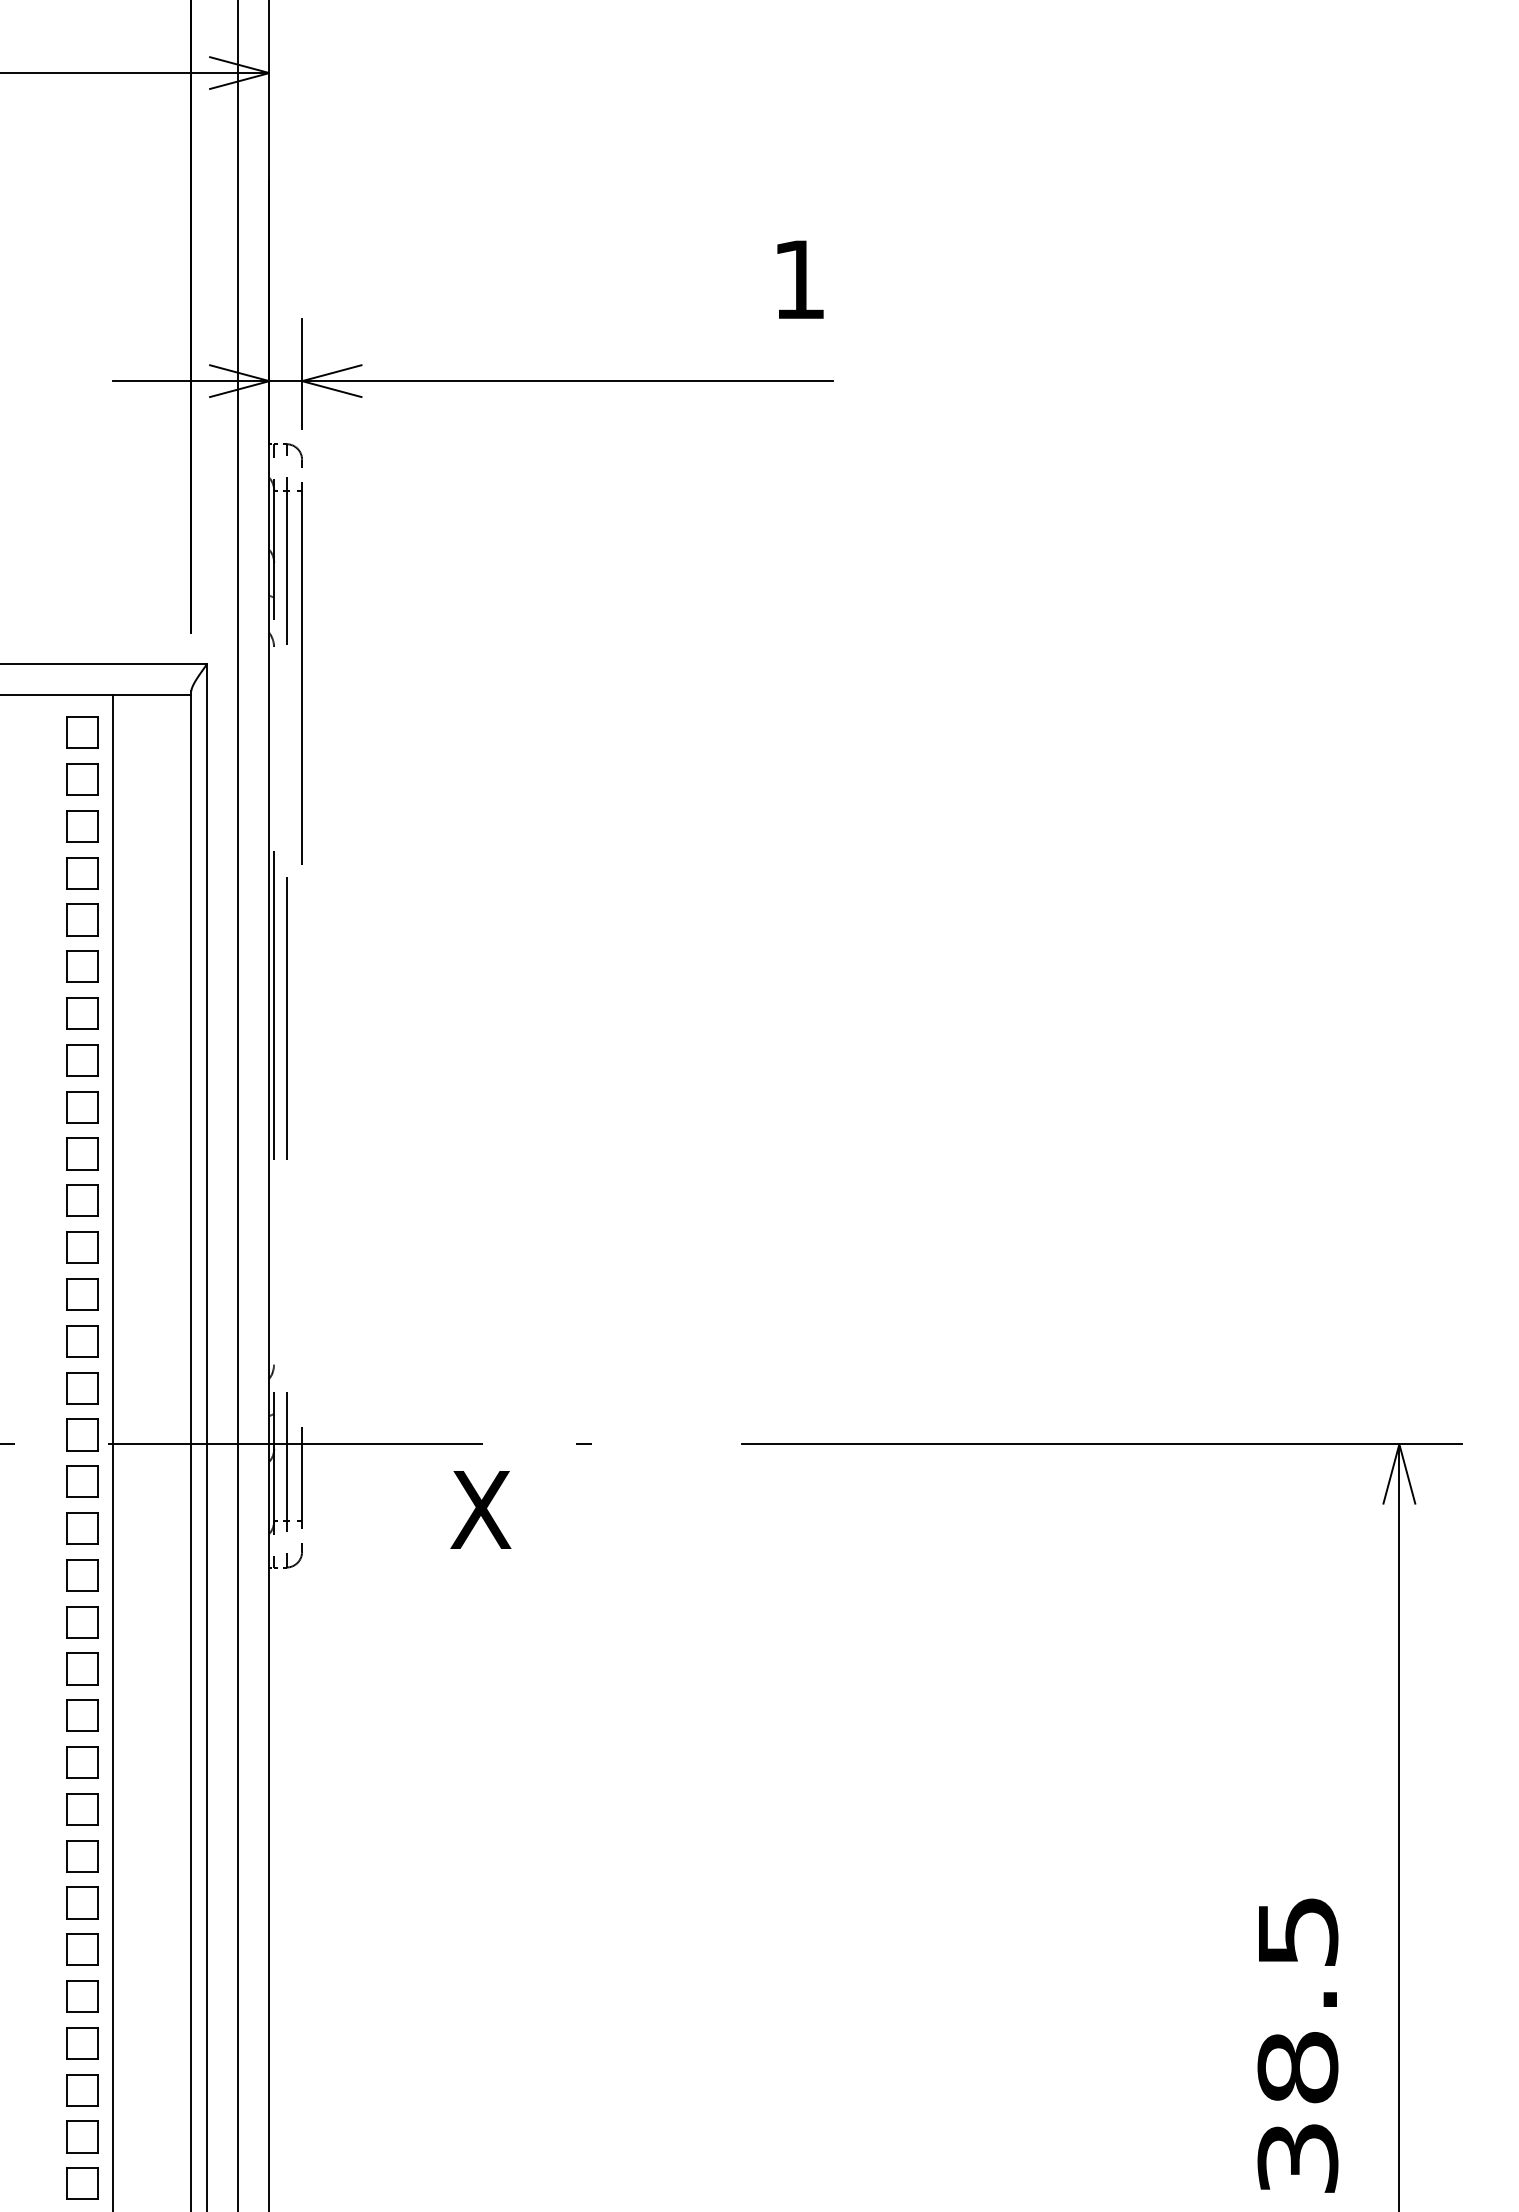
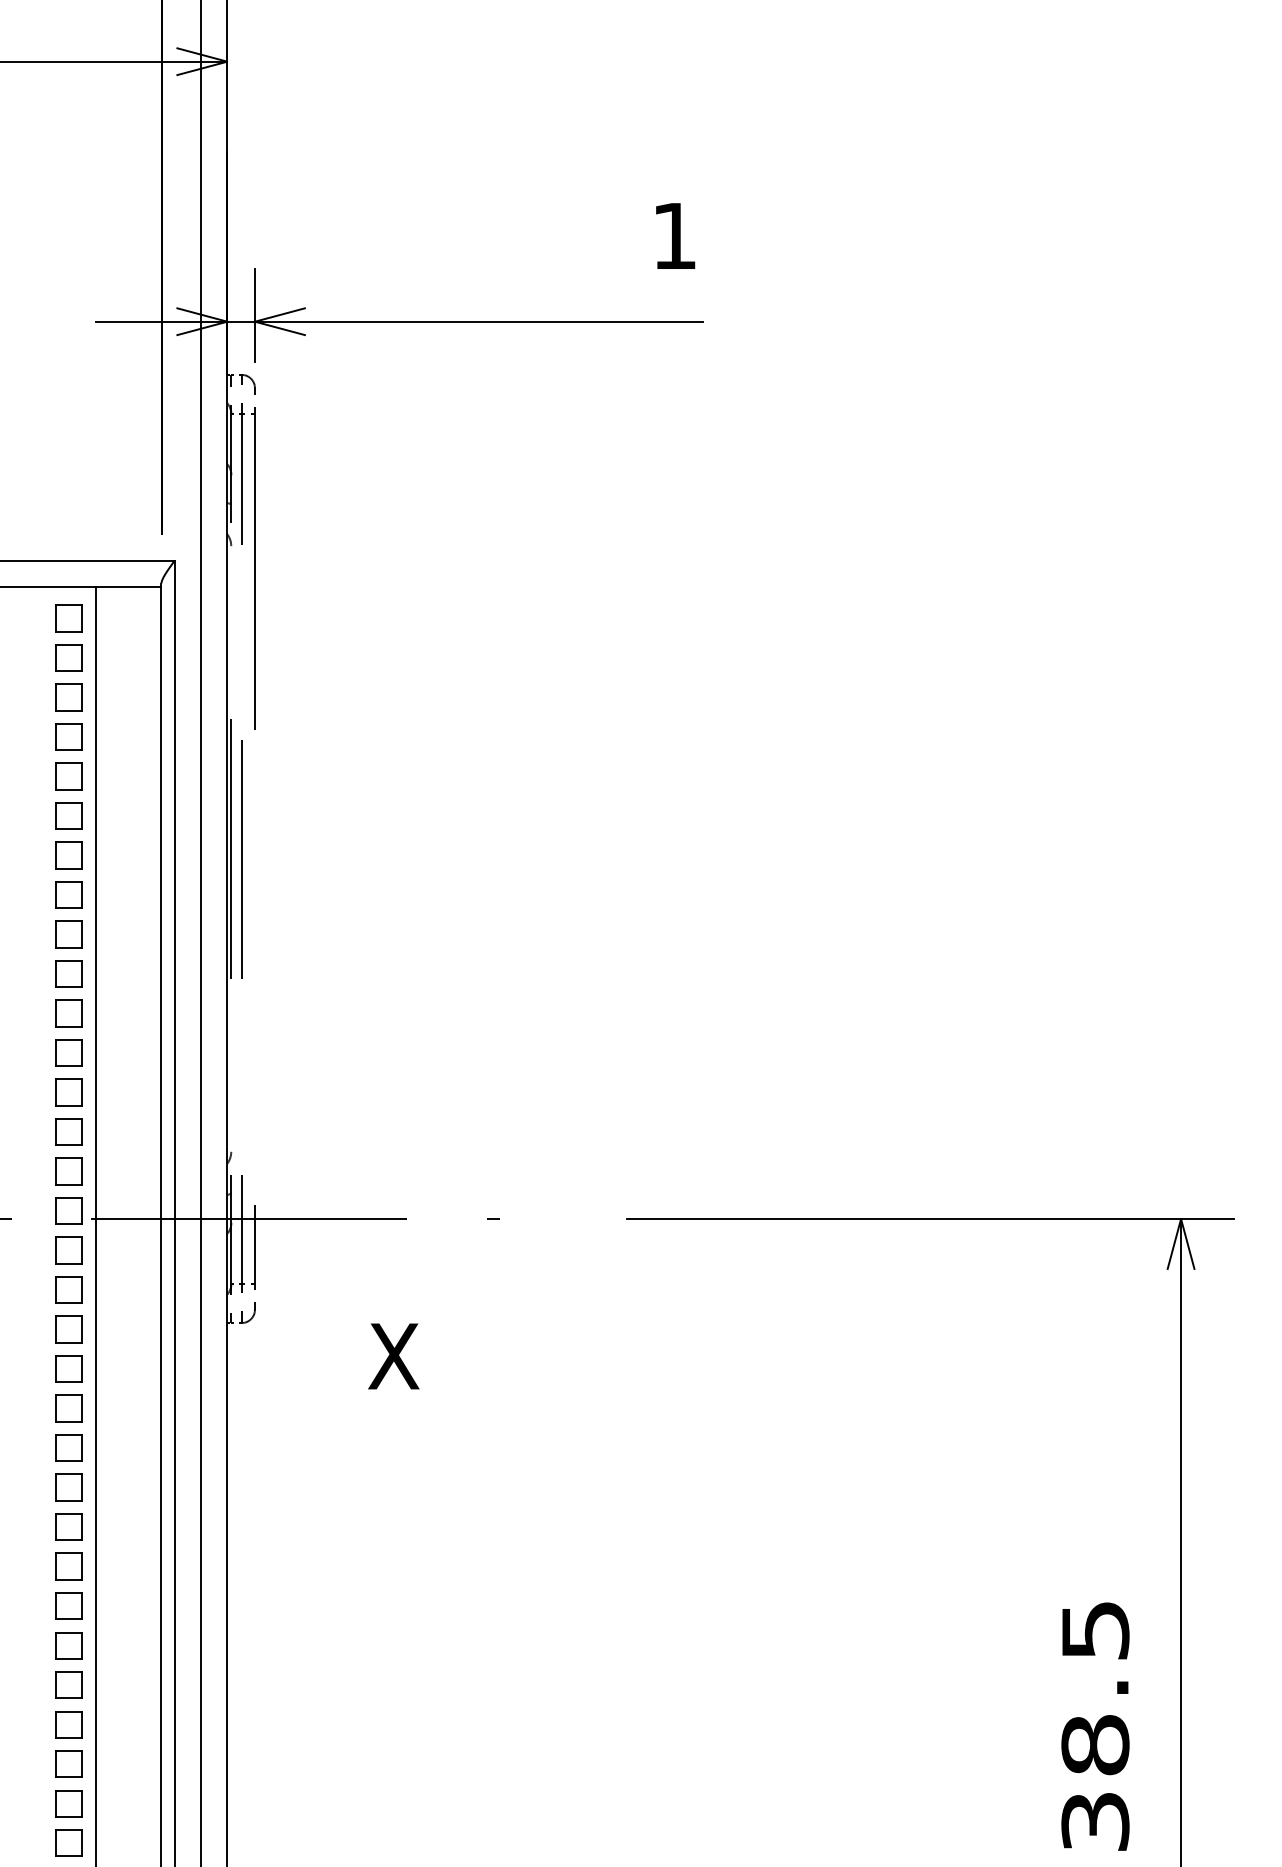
text: (480, 1510) -> (393, 1356), moved

